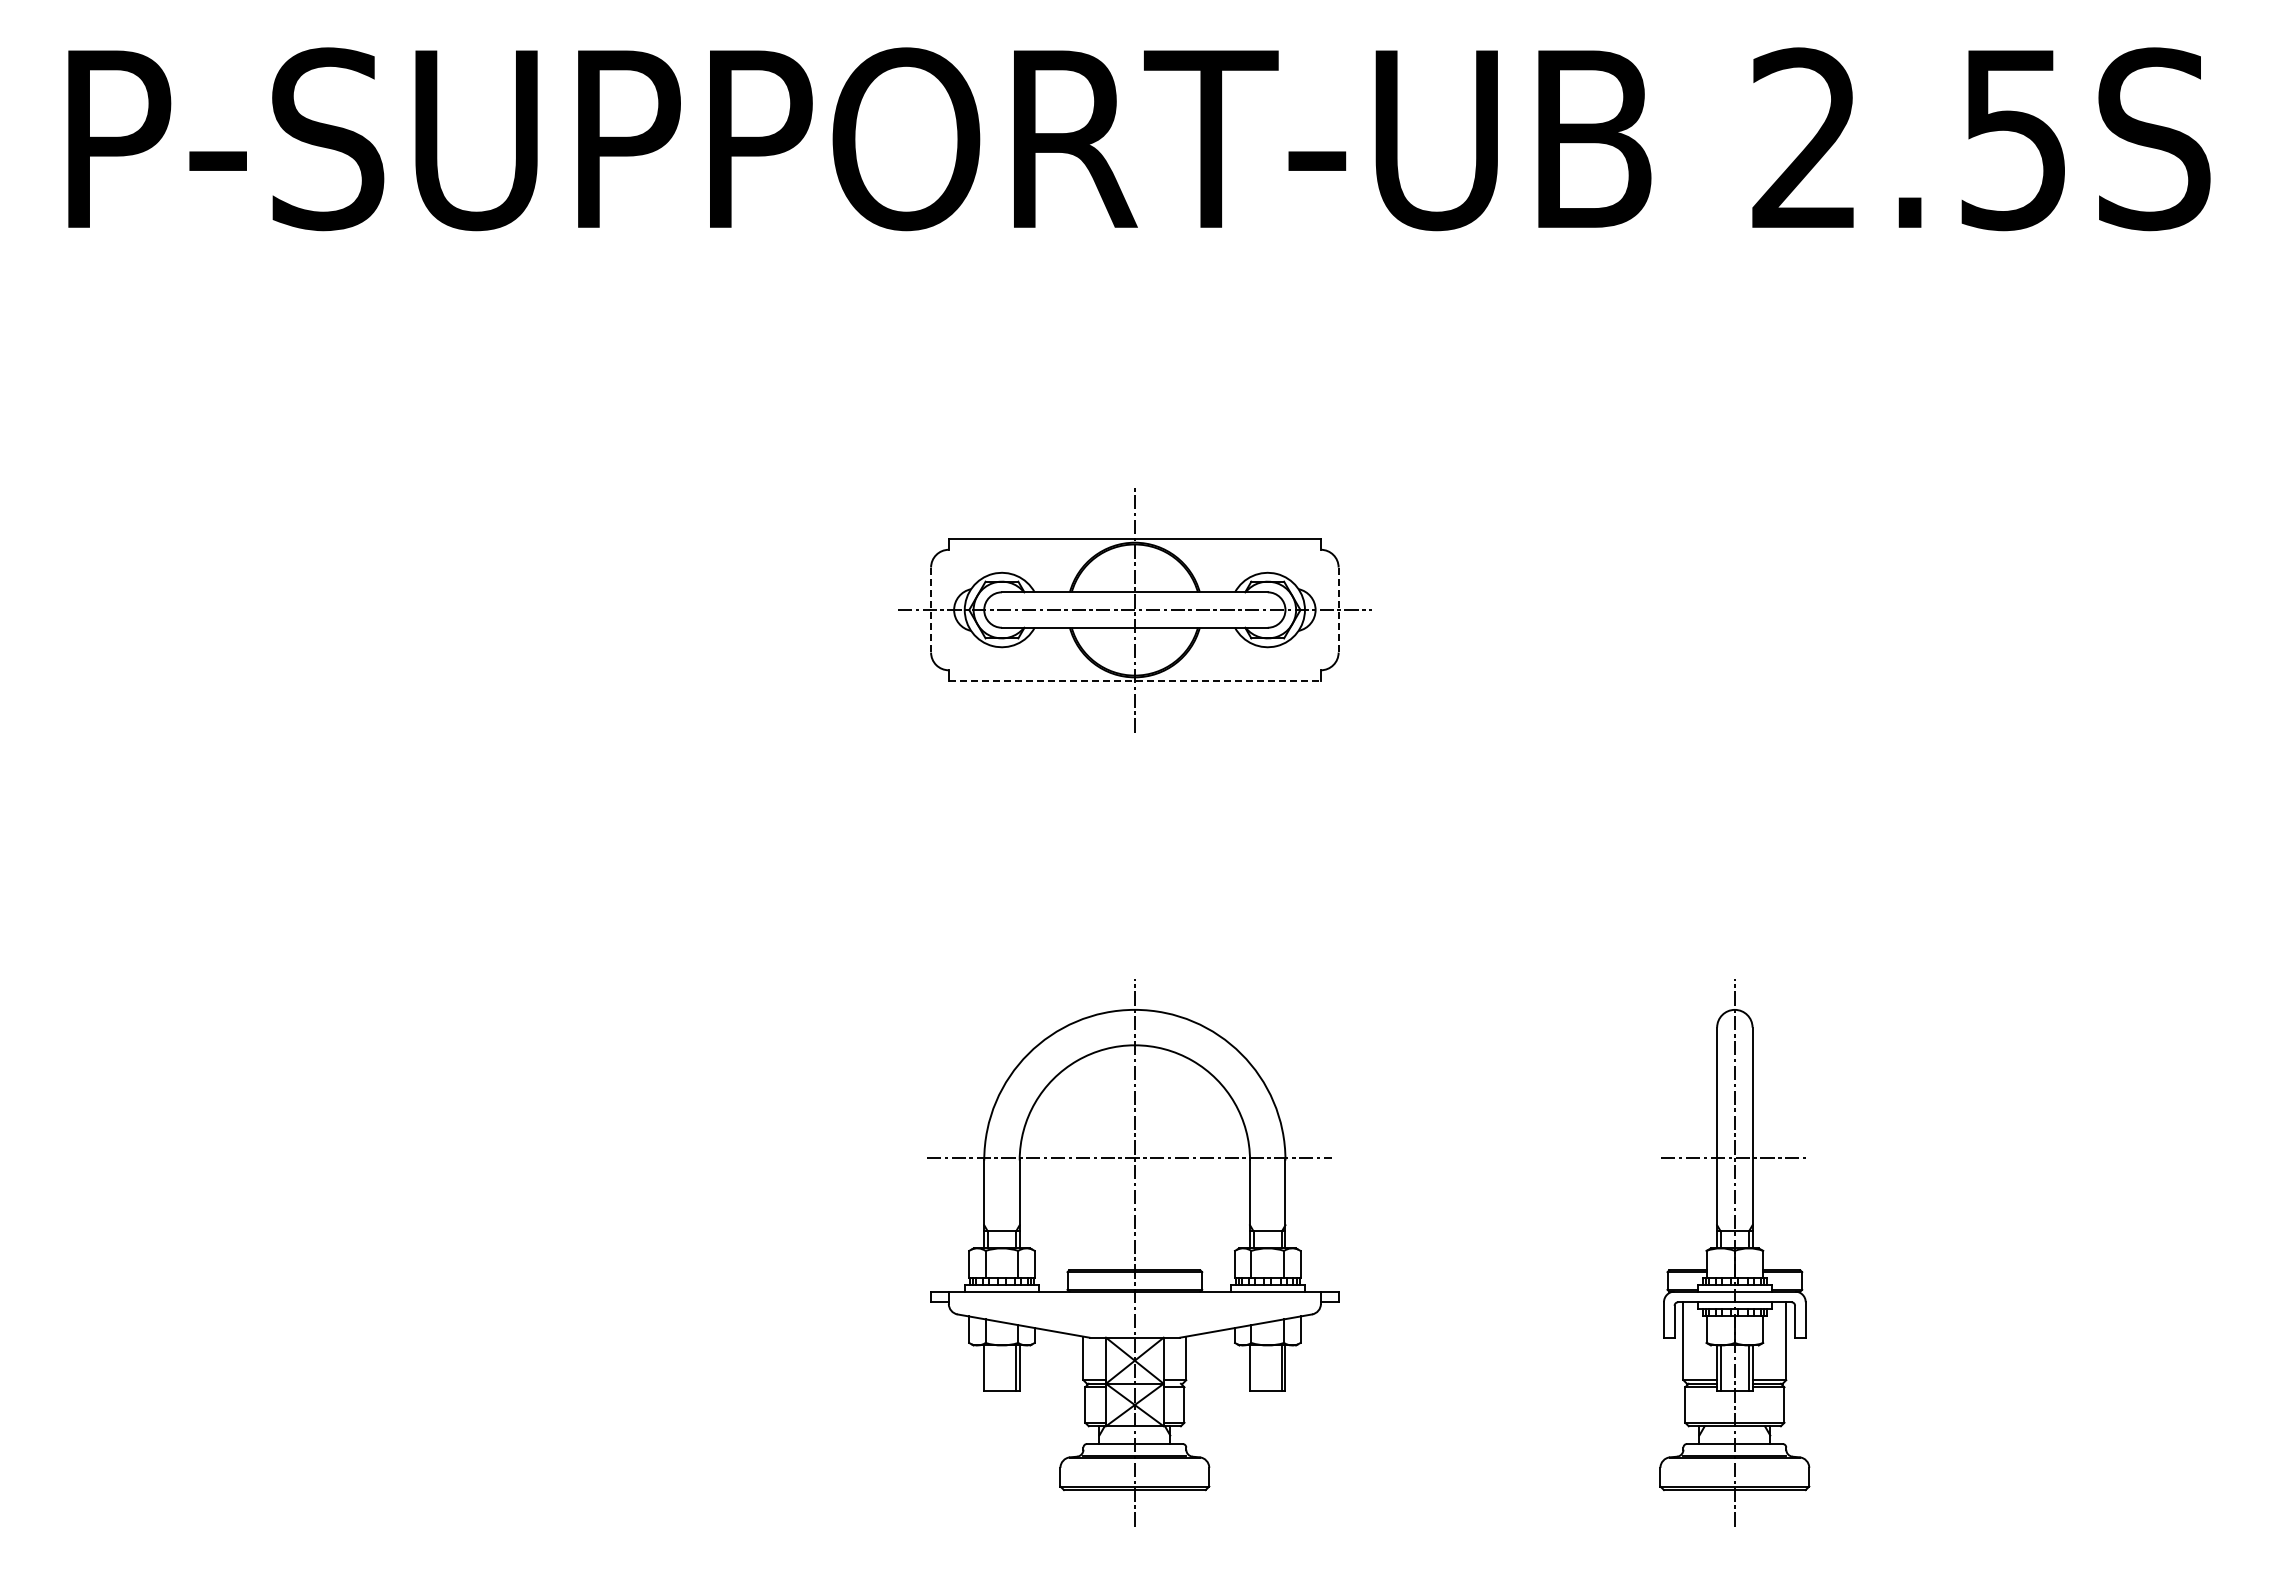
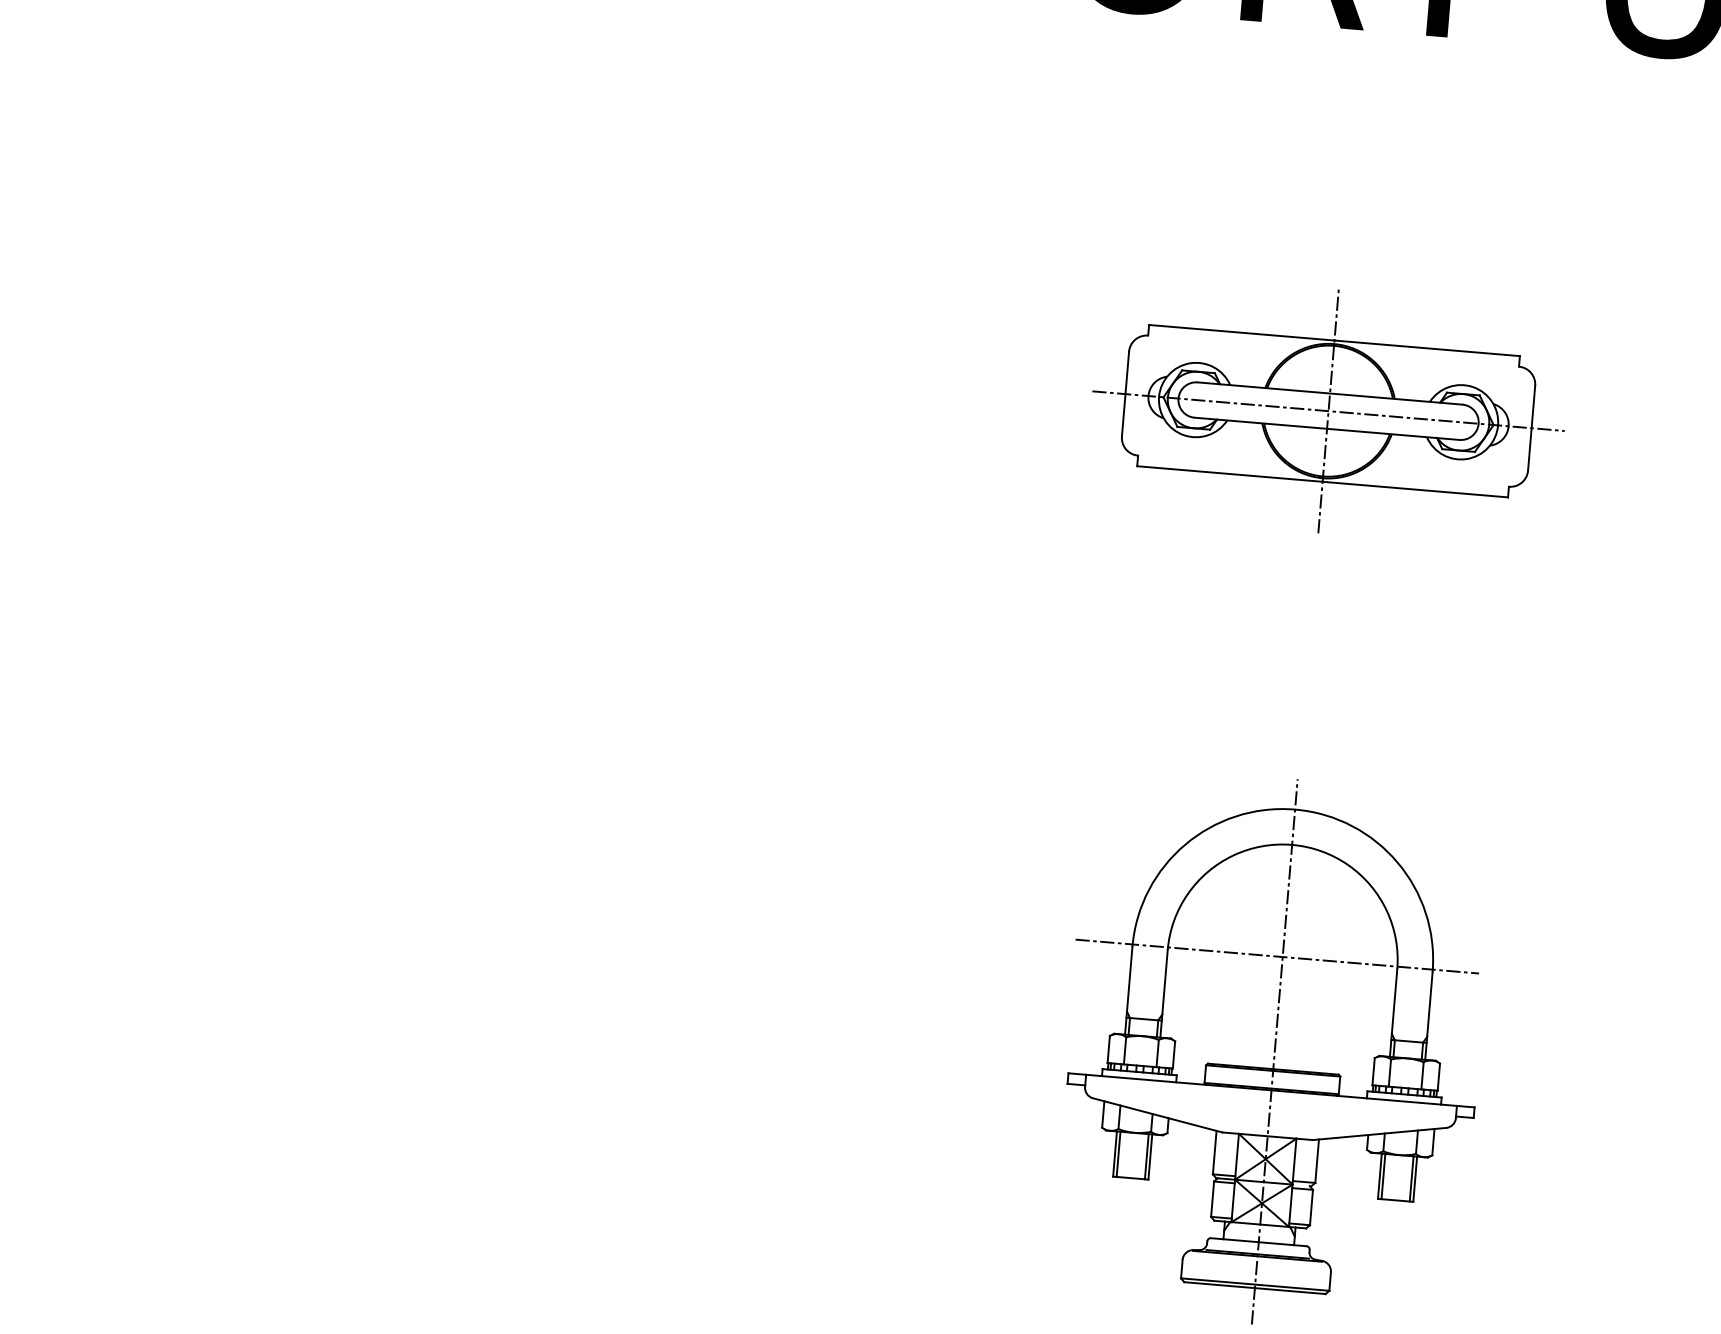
line: (931, 610) -> (1125, 394), dashed -> solid
line: (1338, 610) -> (1531, 428), dashed -> solid
line: (1135, 680) -> (1323, 481), dashed -> solid
line: (987, 1367) -> (1118, 1153), added
line: (1253, 1367) -> (1383, 1175), added

